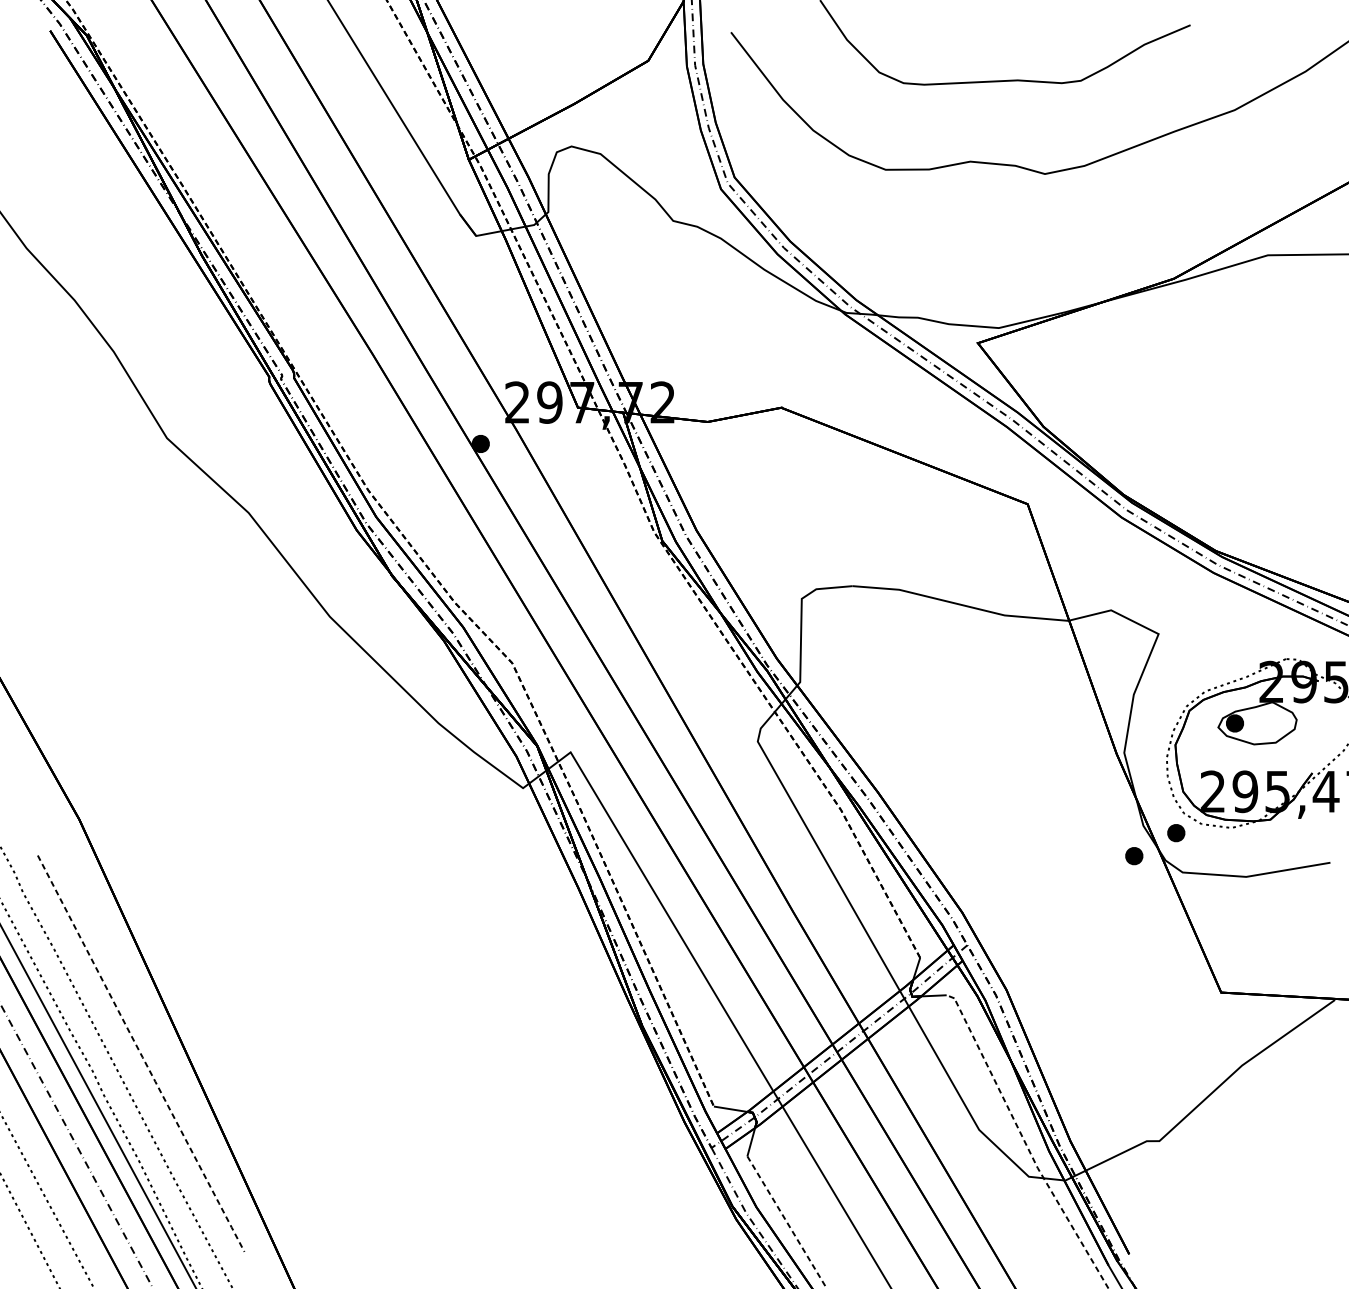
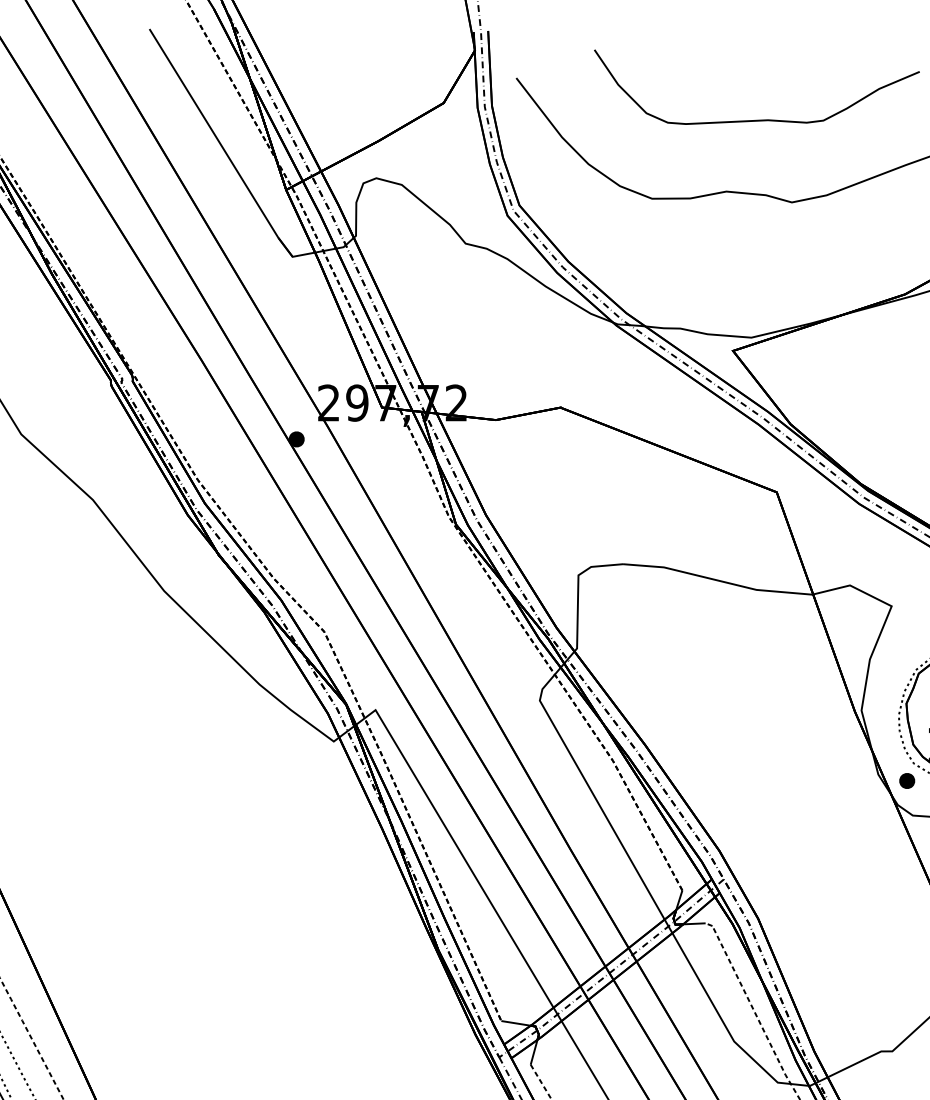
part: (1134, 856) -> (870, 801), removed

